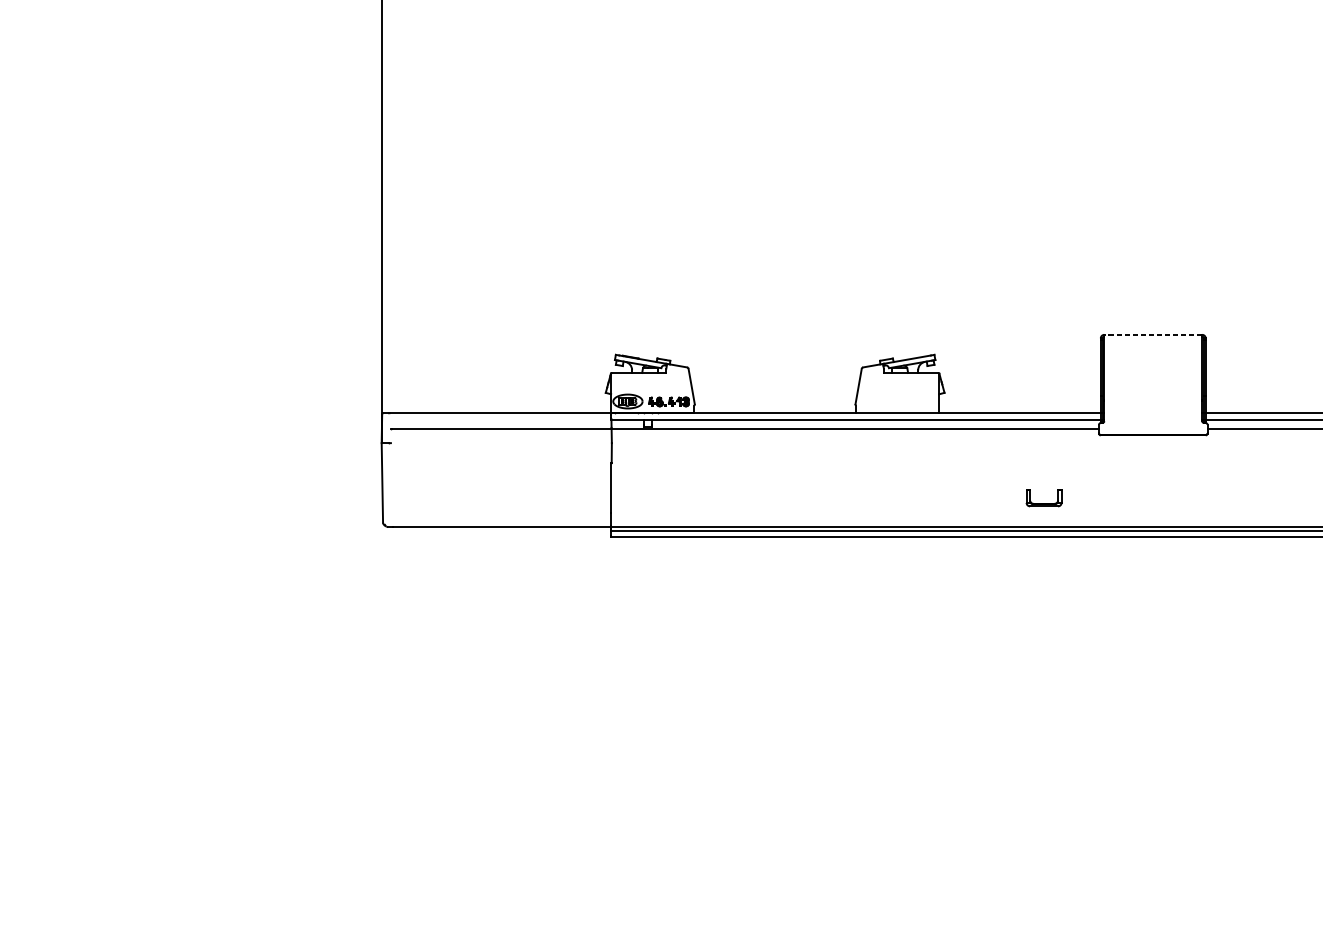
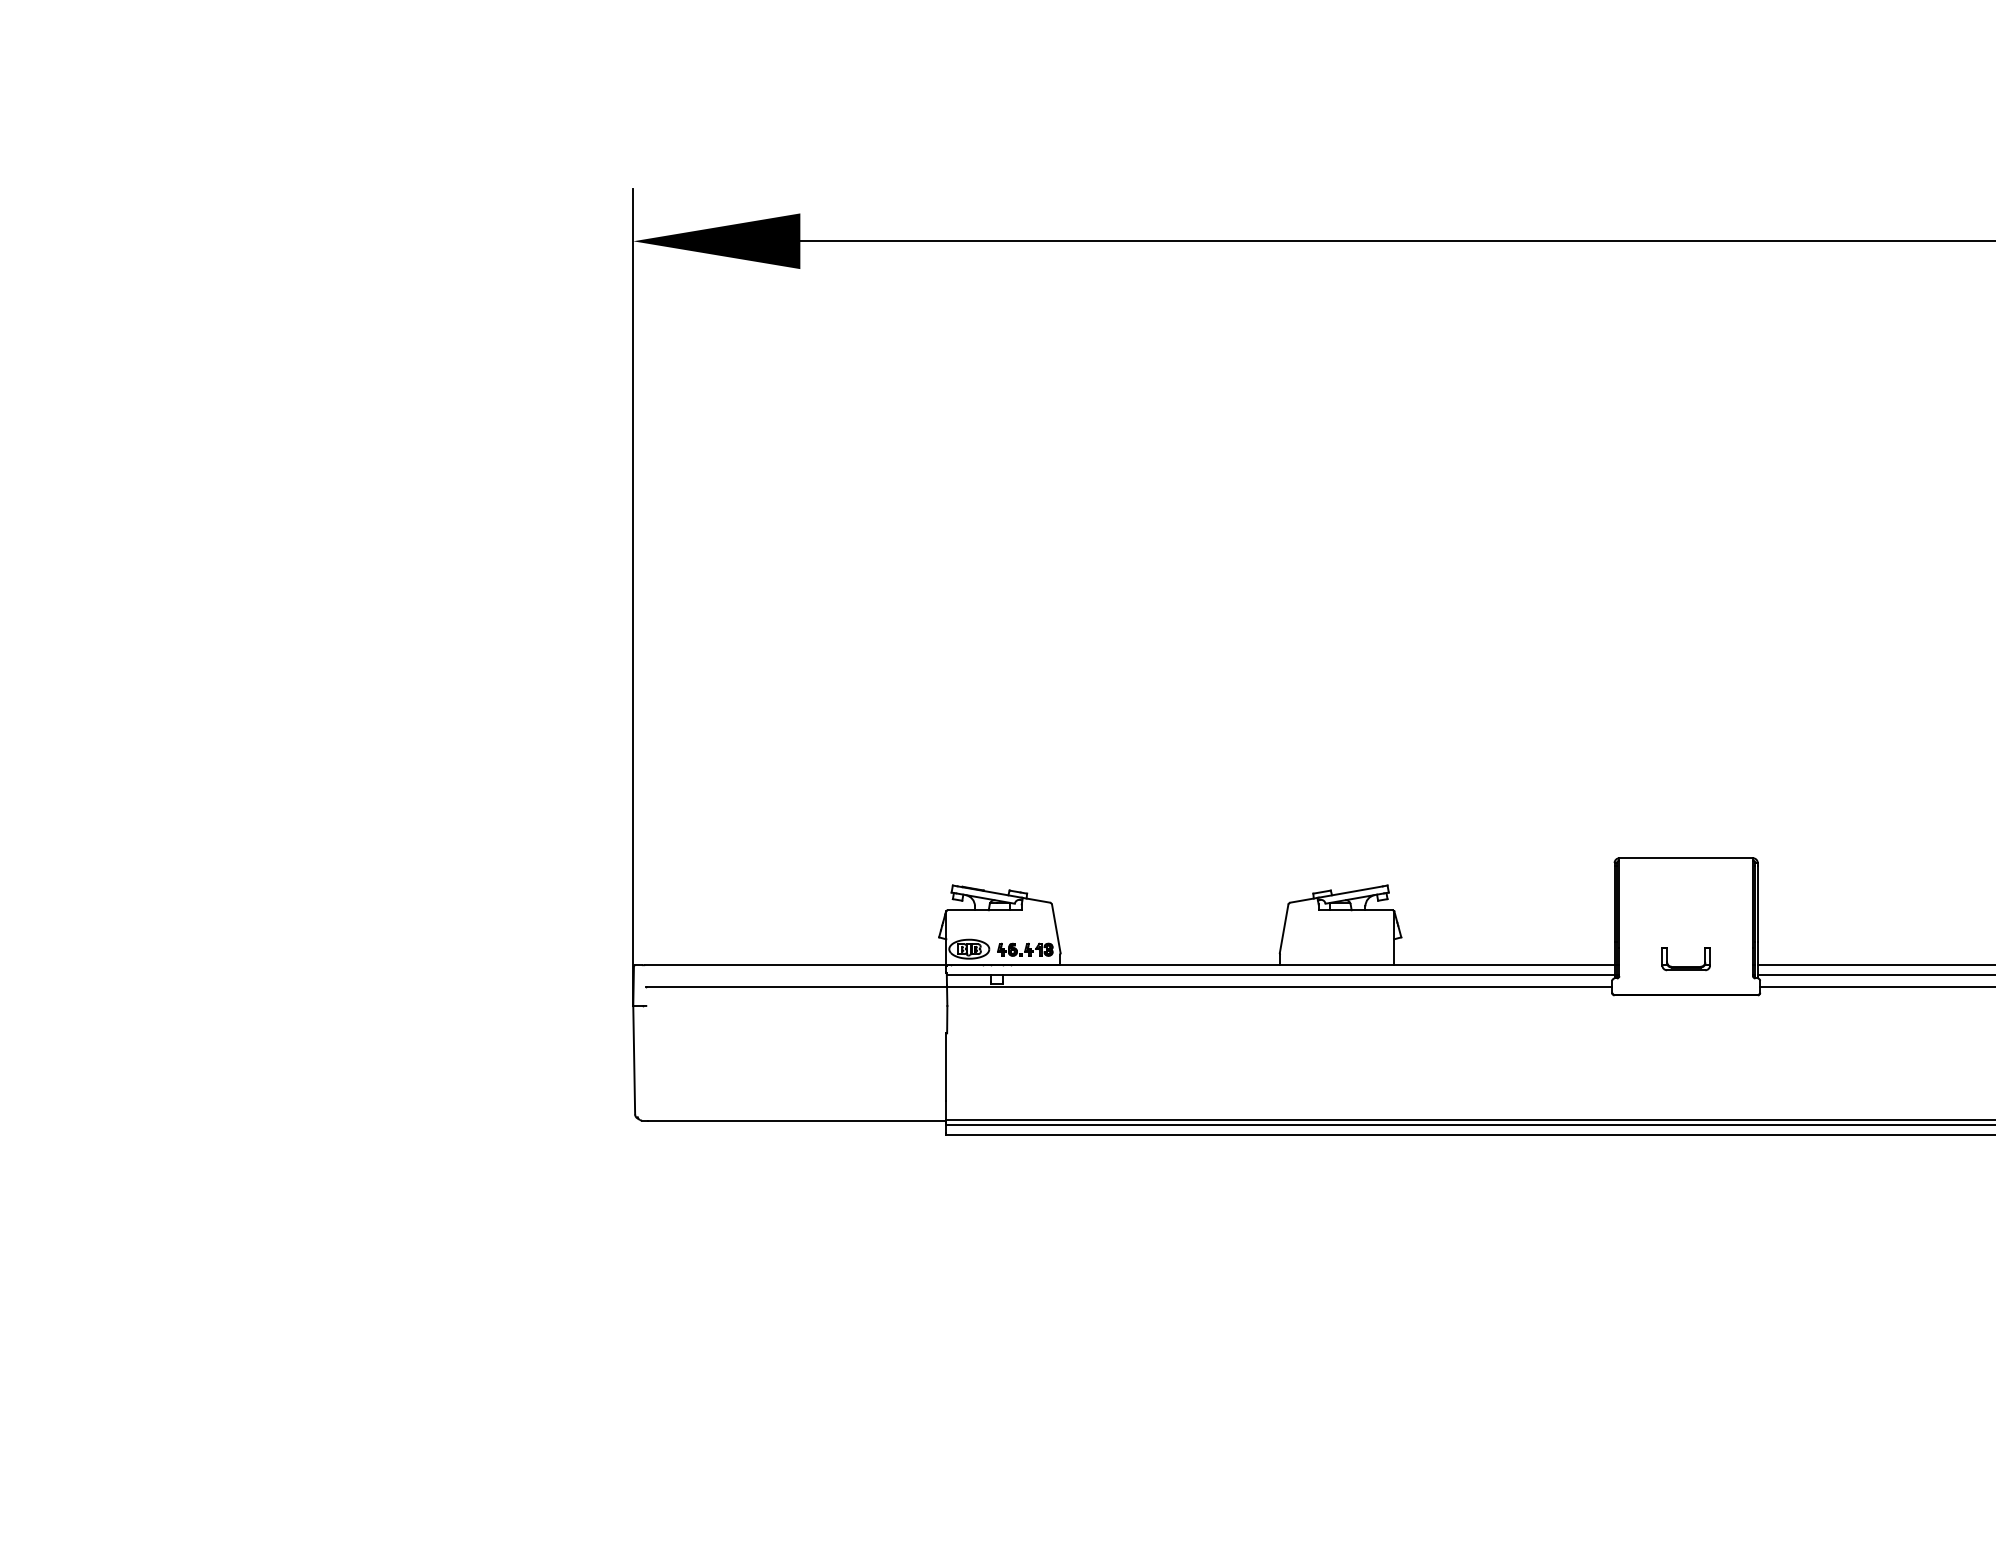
line: (1153, 335) -> (1686, 858), dashed -> solid
part: (1043, 503) -> (1685, 966), moved

